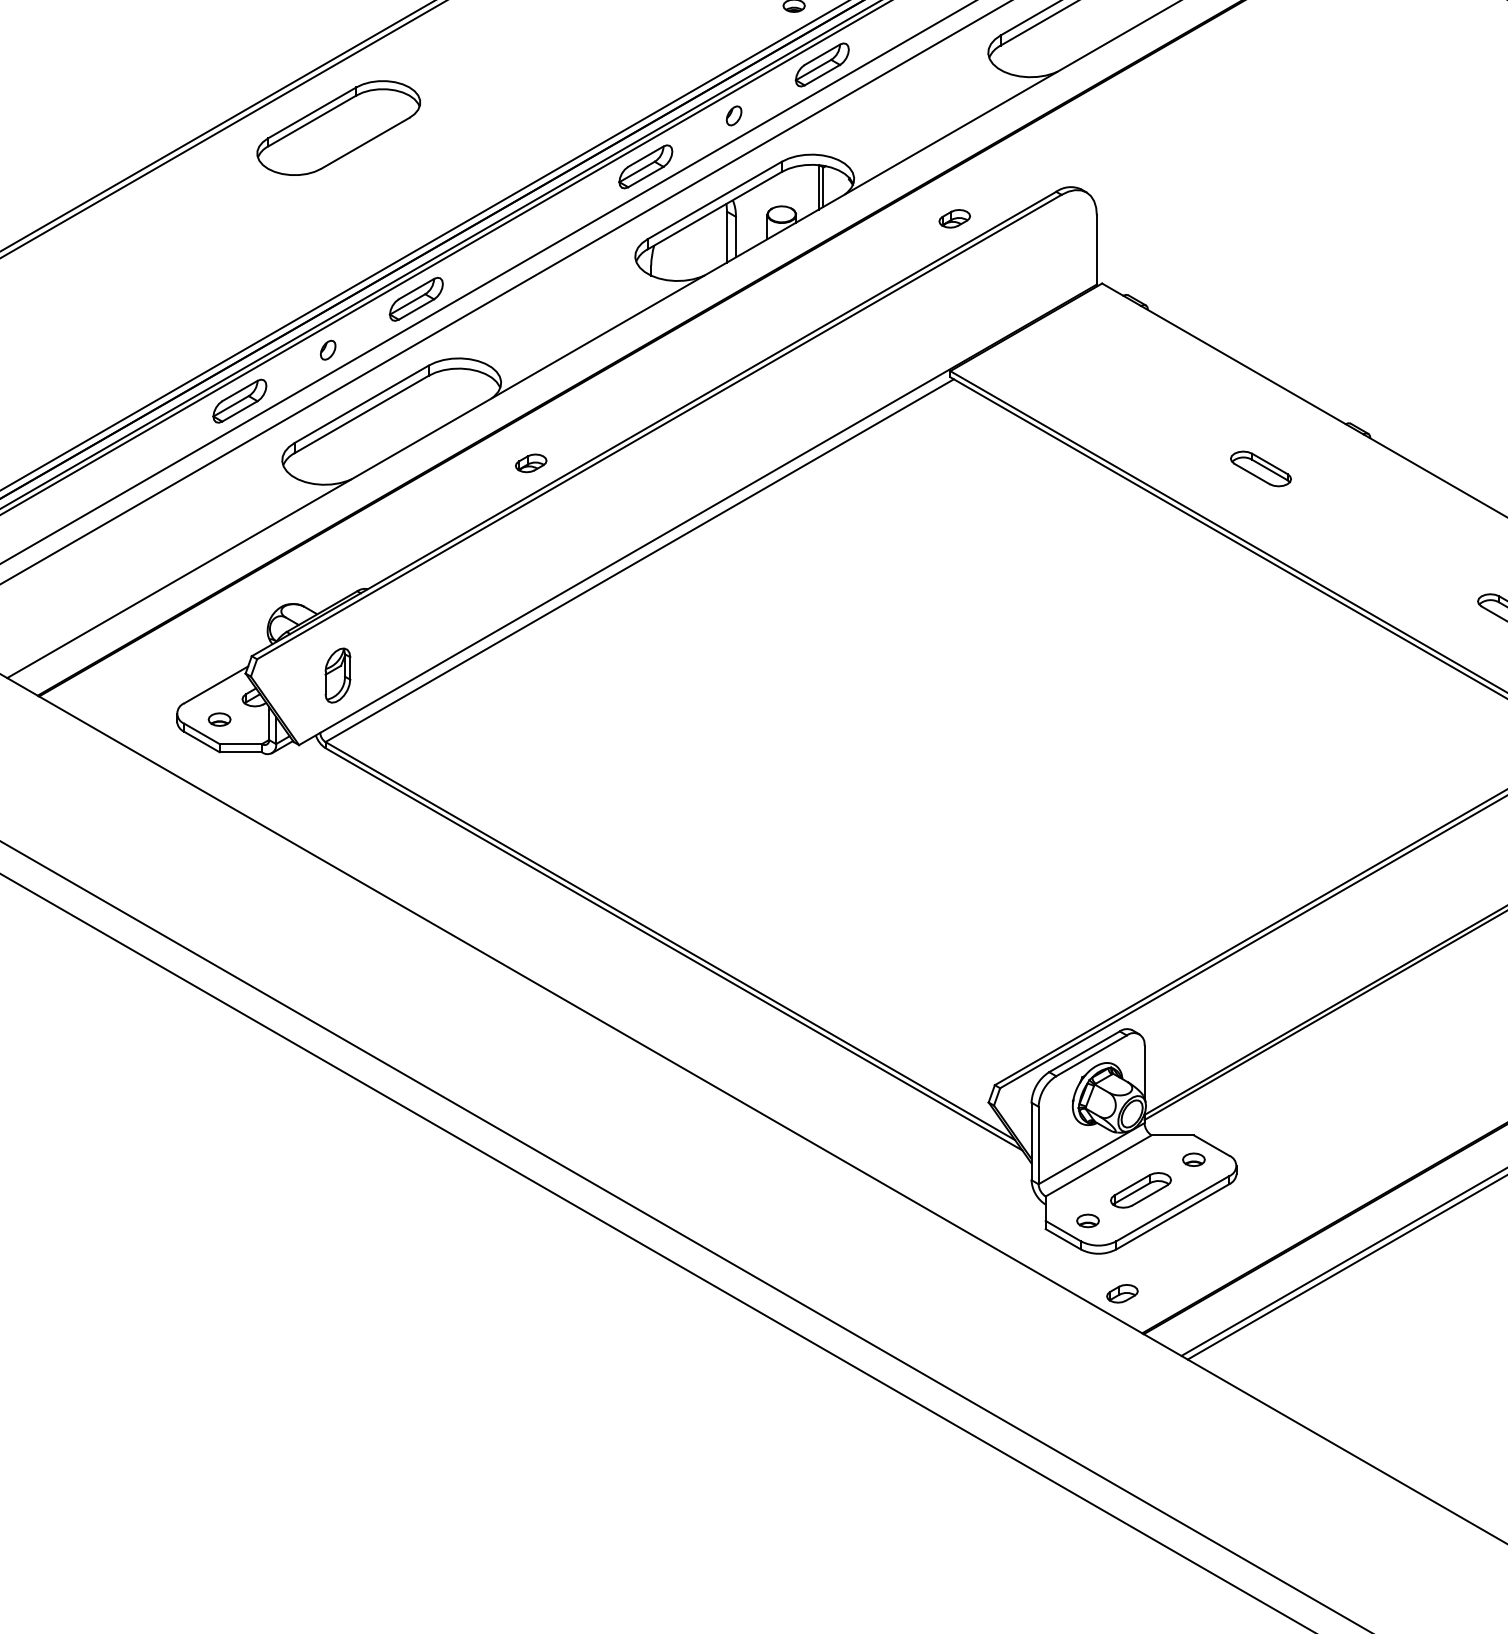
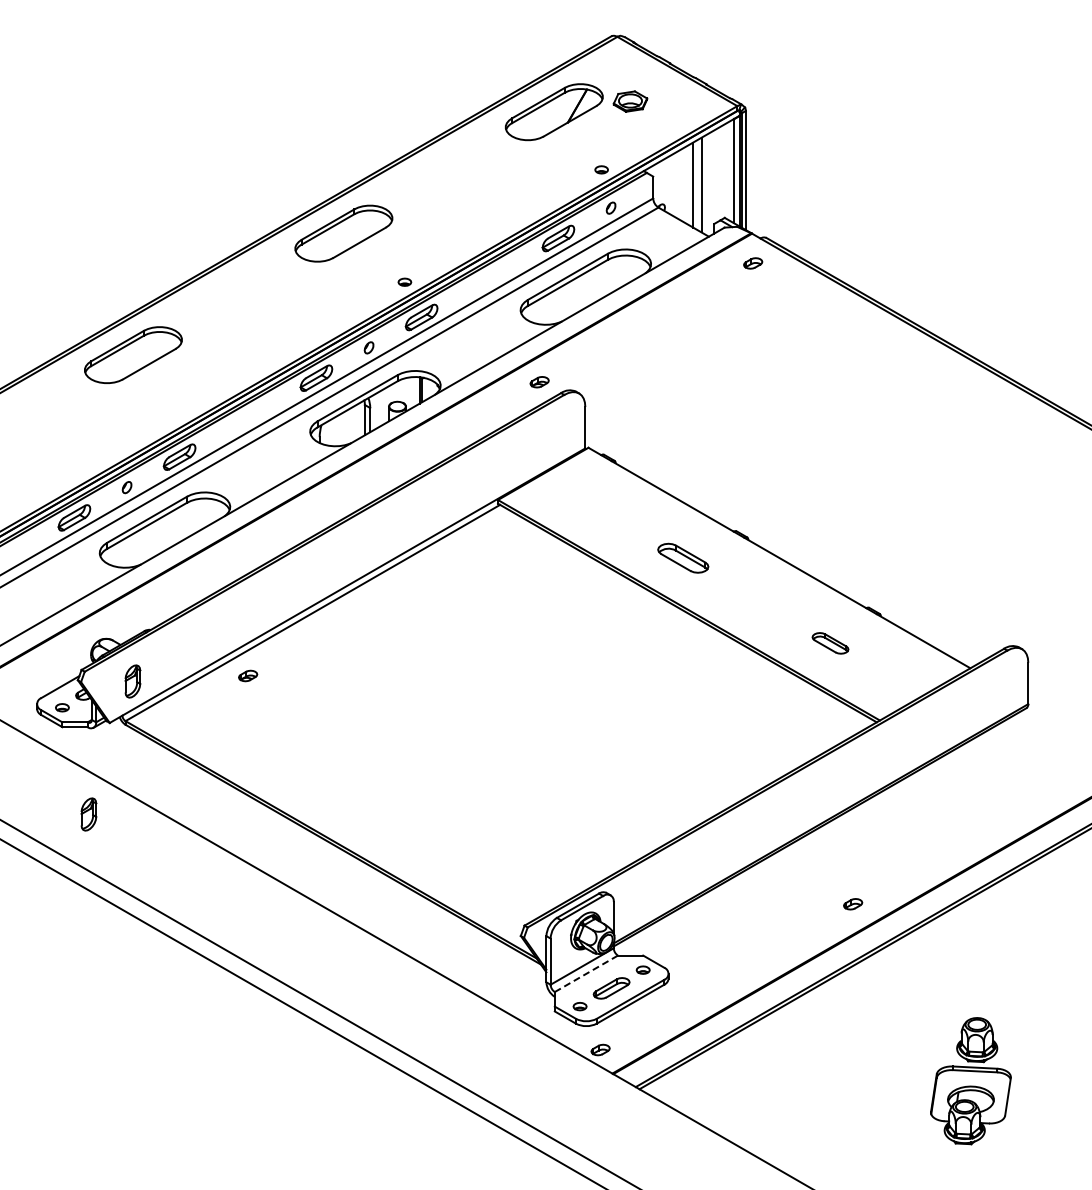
part: (954, 219) -> (539, 382), moved
part: (531, 462) -> (248, 675), moved
part: (1259, 469) -> (682, 558), size x1.4
part: (263, 898) -> (88, 814), added
line: (1097, 1167) -> (585, 974), solid -> dashed

